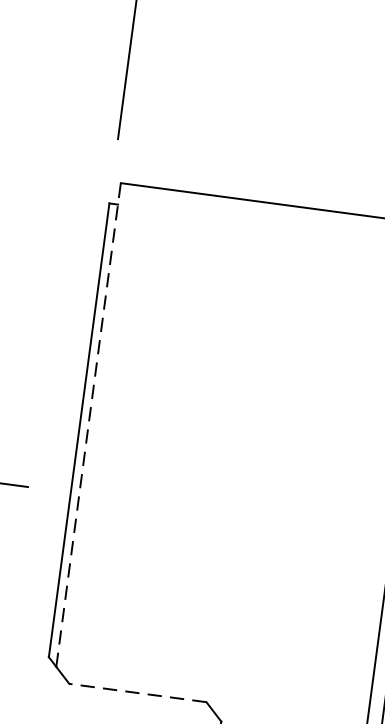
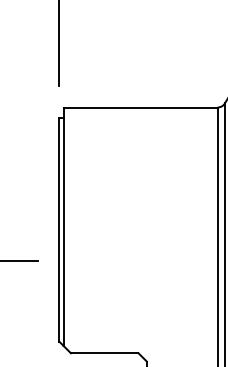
line: (88, 424) -> (63, 226), dashed -> solid
line: (137, 693) -> (104, 353), dashed -> solid

